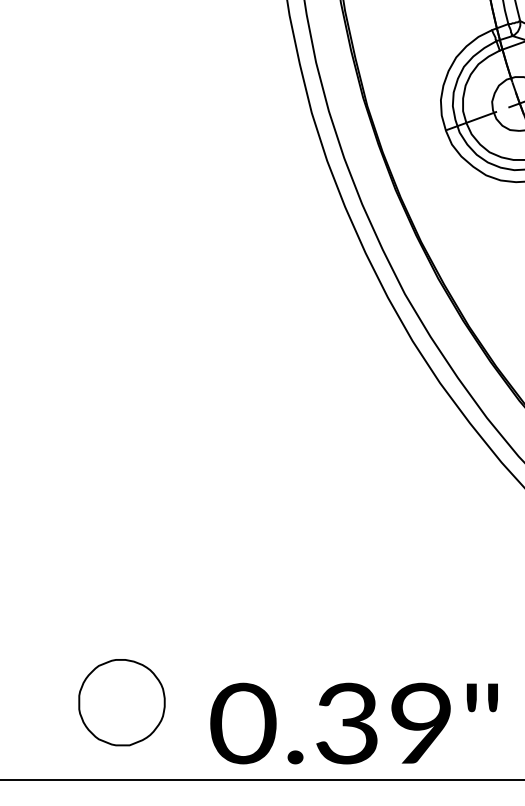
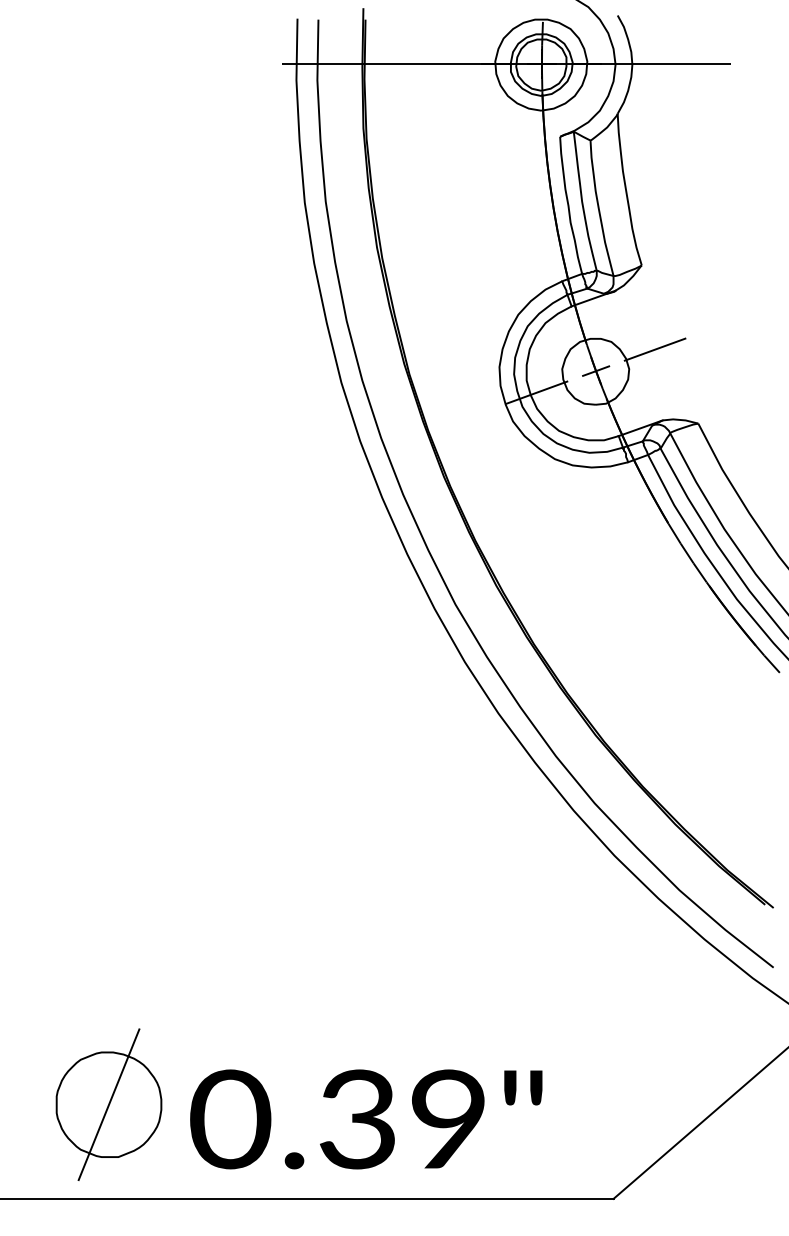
line: (121, 702) -> (108, 1104), added
text: (354, 723) -> (366, 1119), moved

